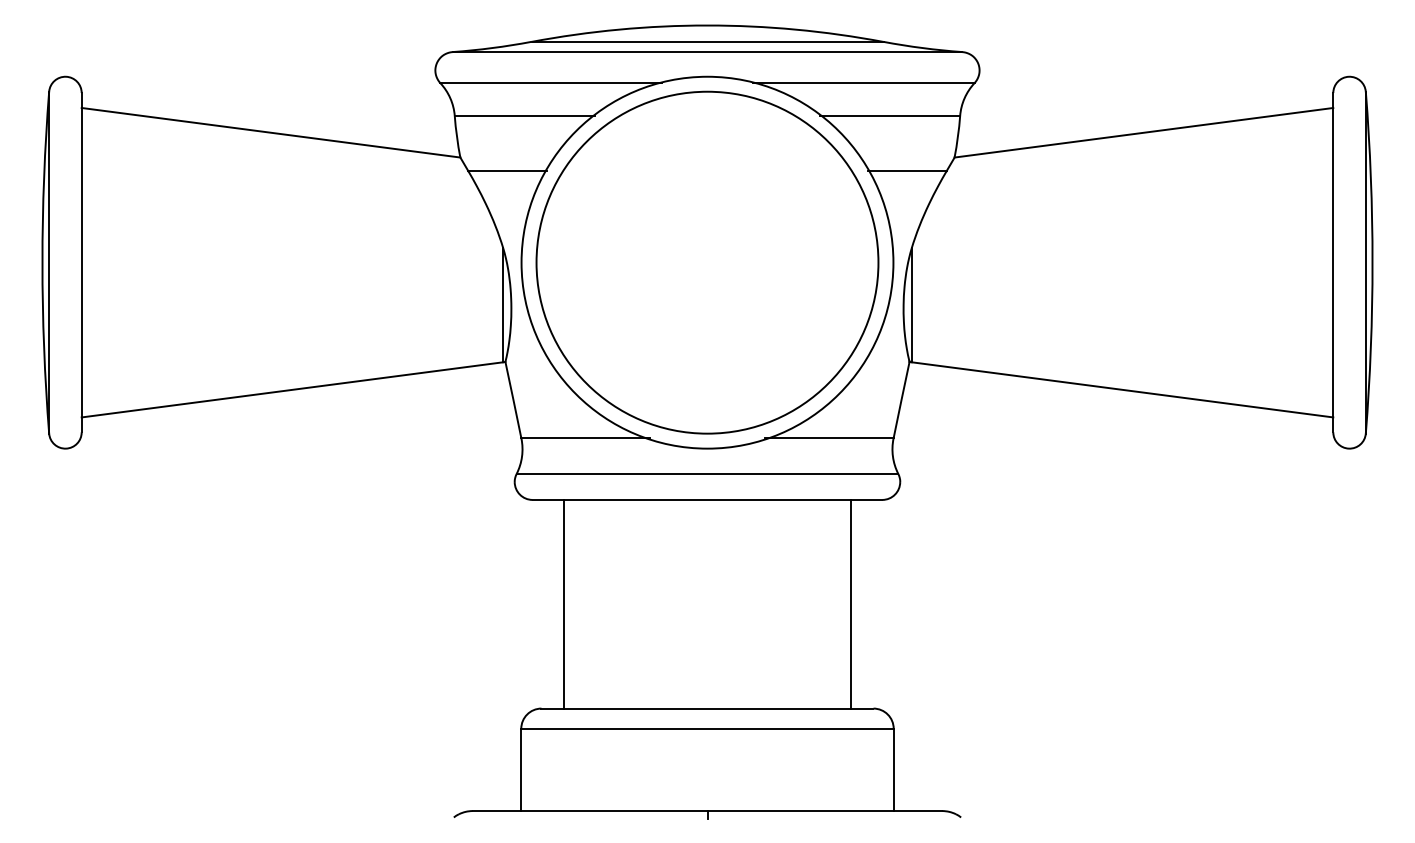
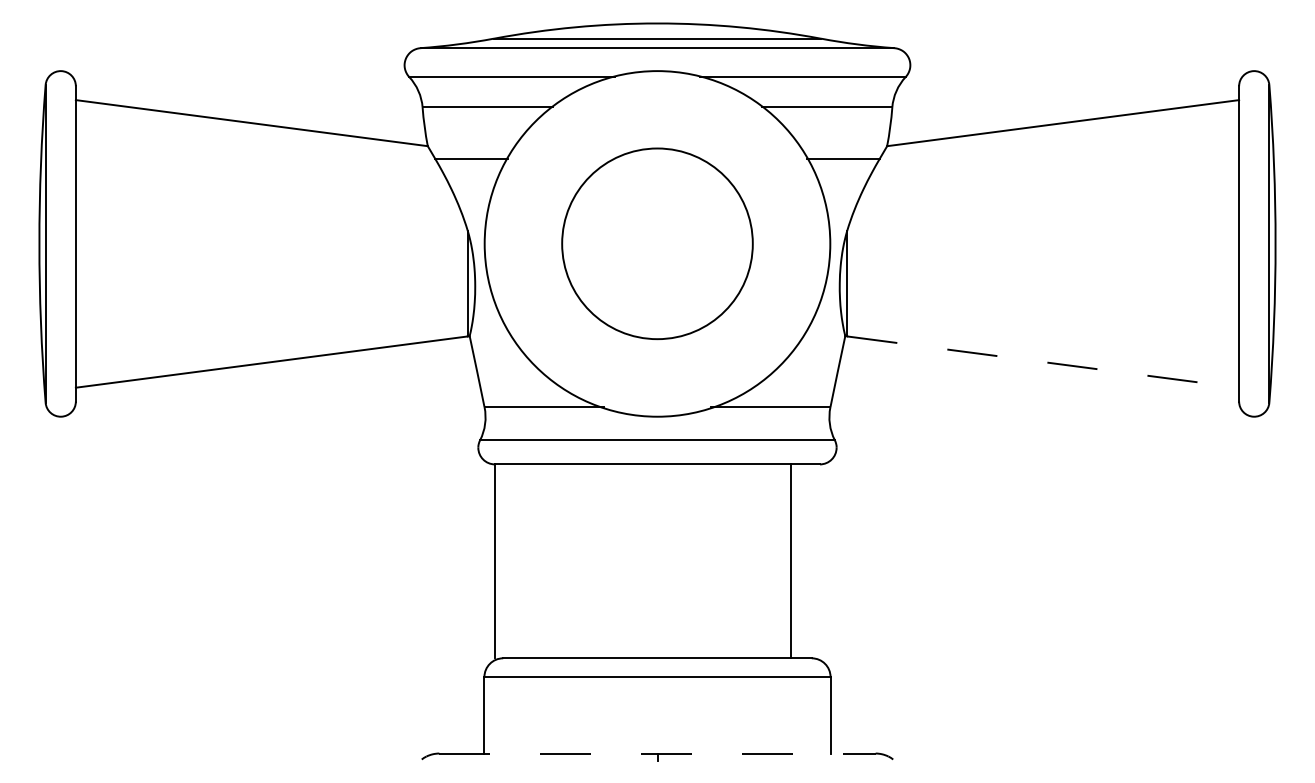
circle: (707, 262) -> (657, 243), size x0.6
line: (1122, 389) -> (1043, 361), solid -> dashed
line: (563, 603) -> (494, 560), moved
line: (707, 811) -> (657, 753), solid -> dashed

